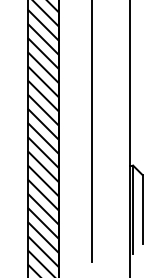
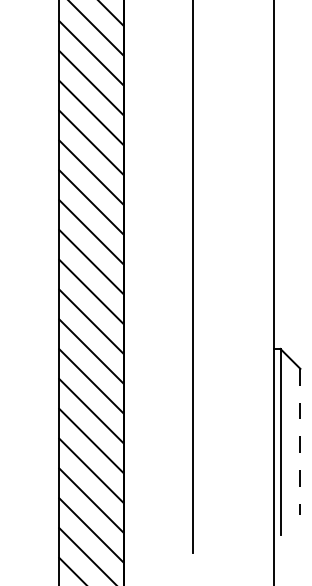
line: (142, 209) -> (300, 441), solid -> dashed

